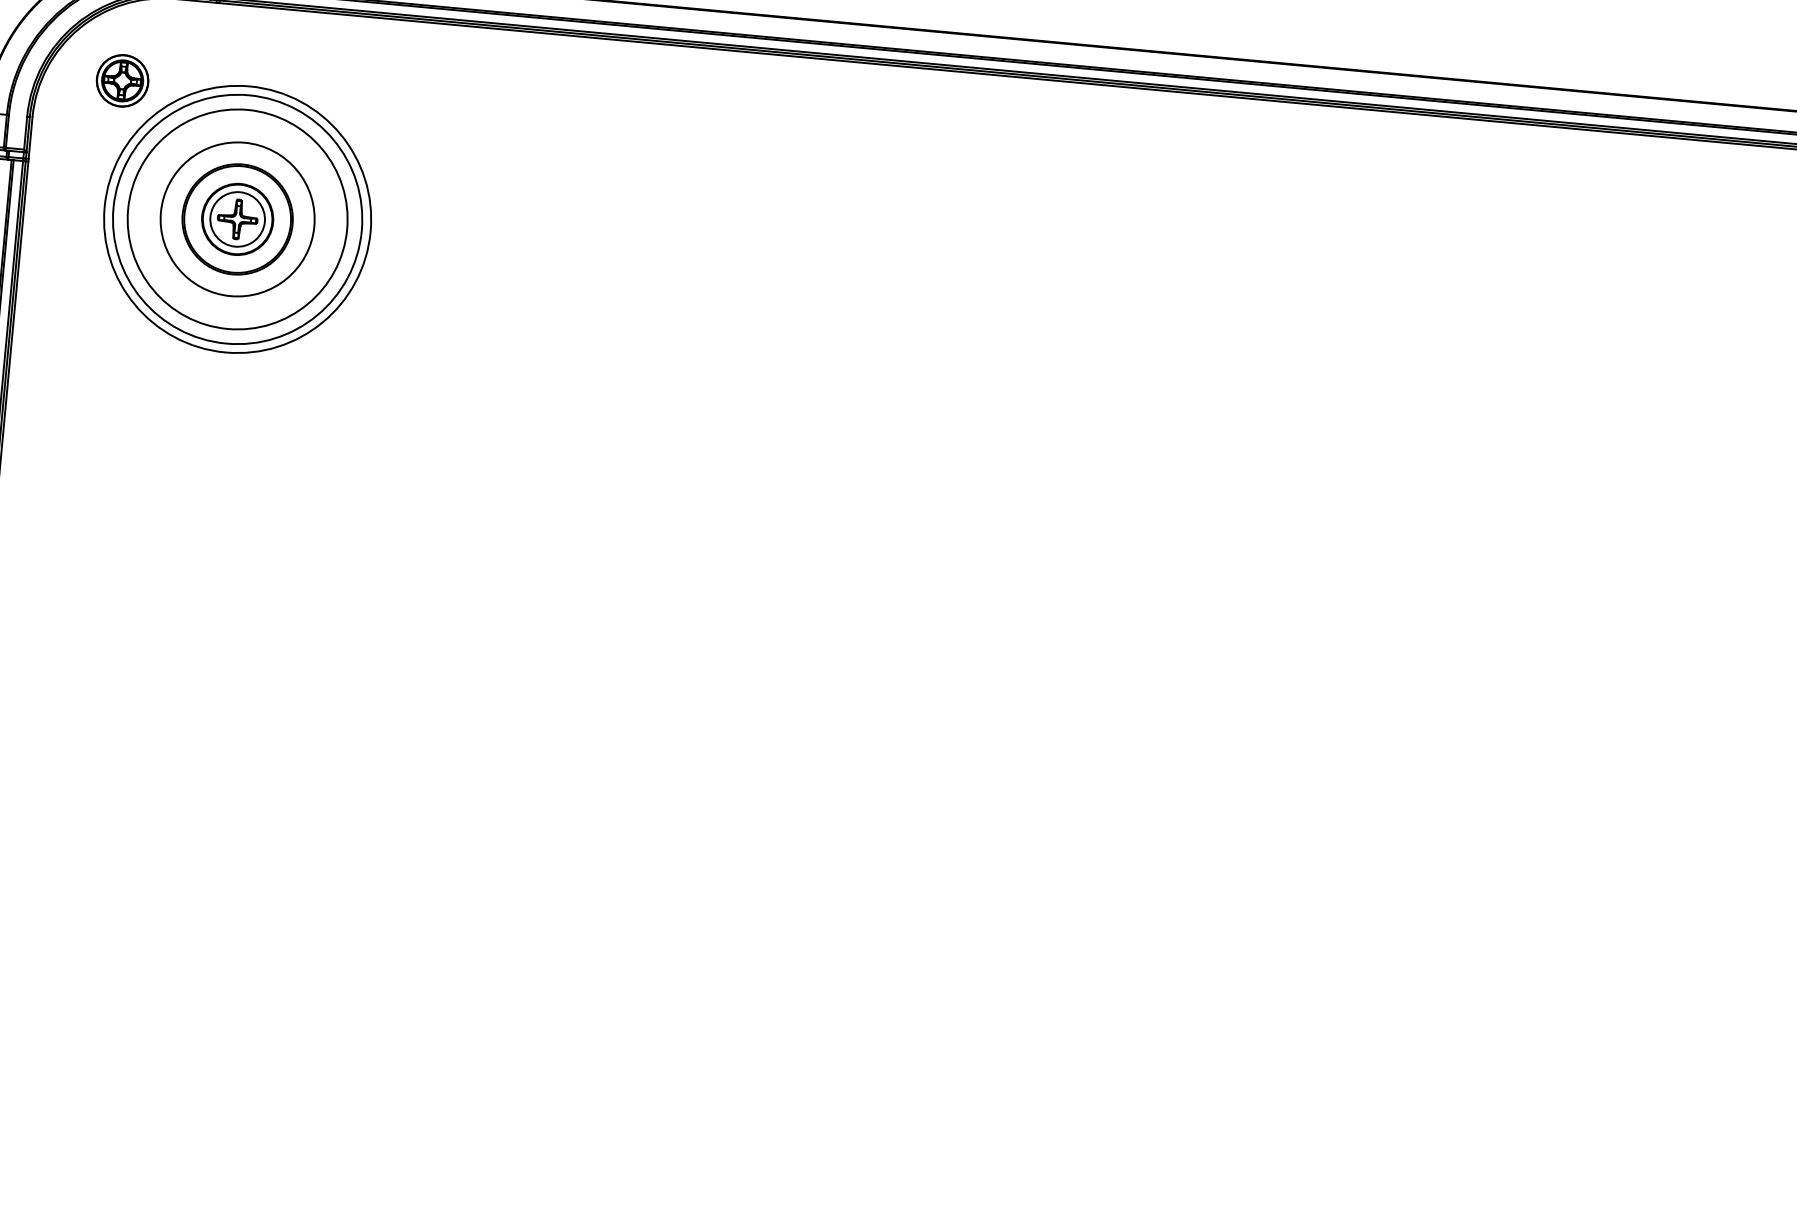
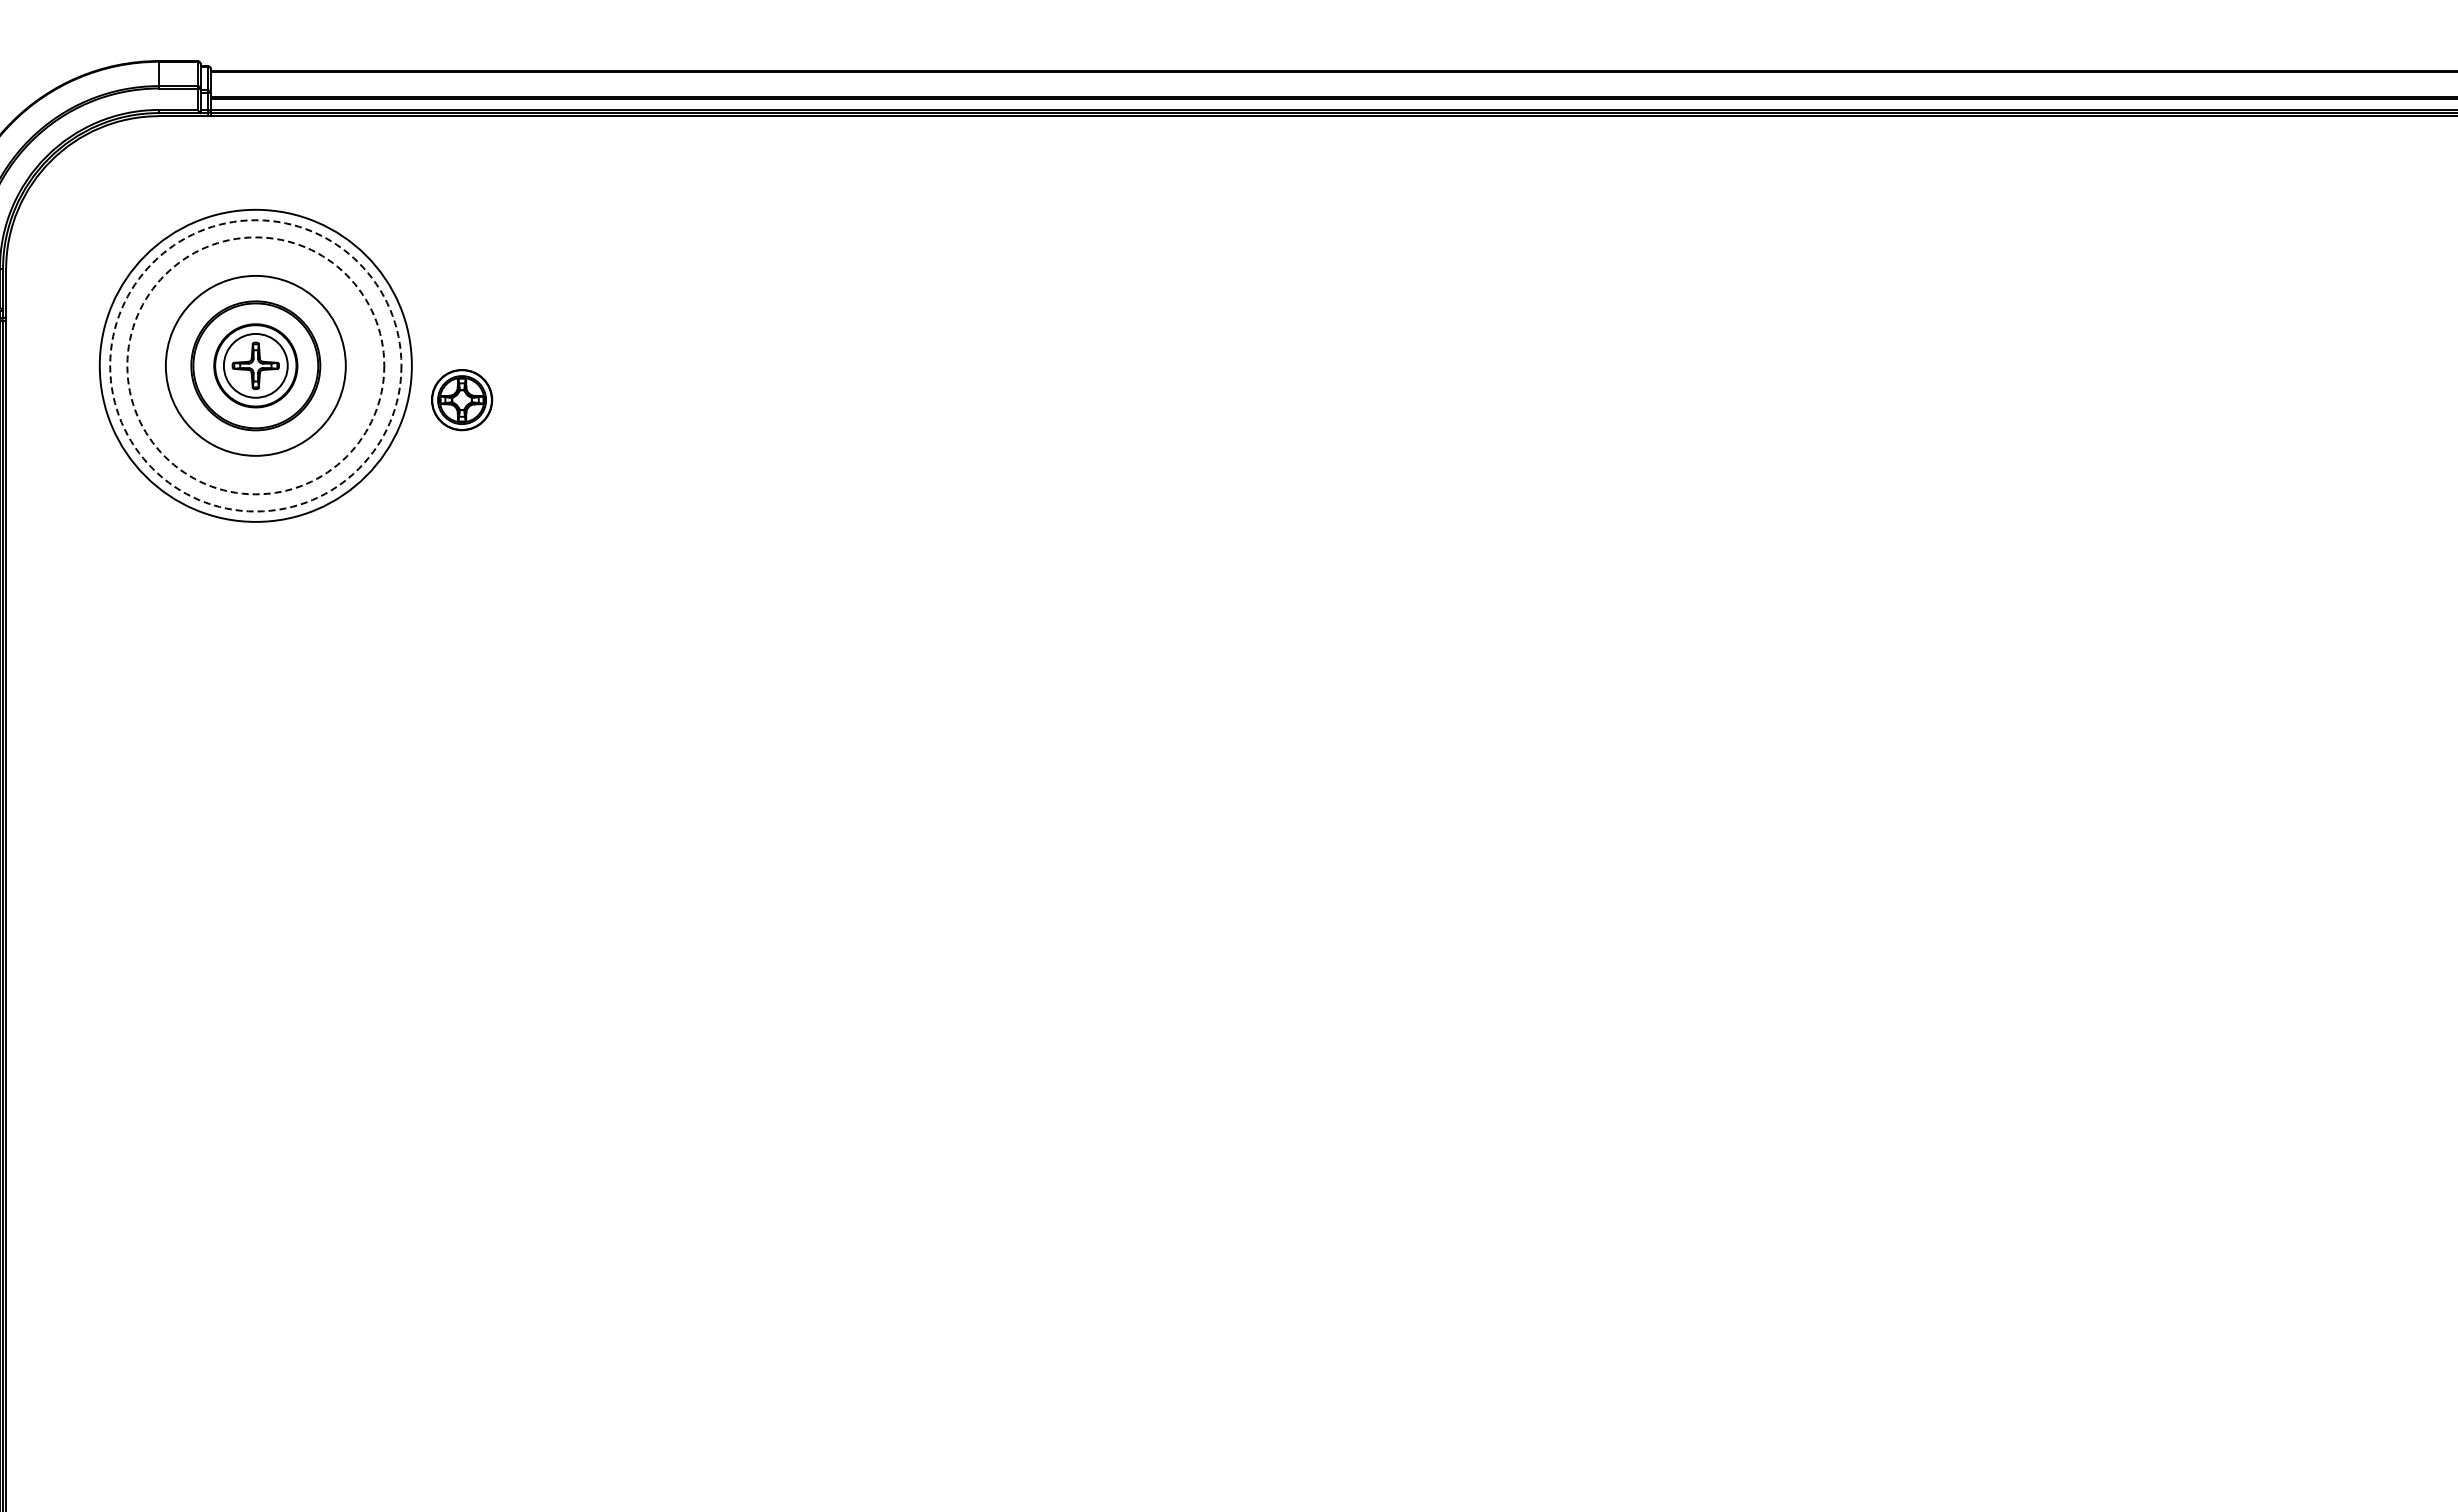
part: (122, 81) -> (462, 400), moved
circle: (237, 219) -> (255, 365), solid -> dashed
circle: (237, 219) -> (255, 365), solid -> dashed

